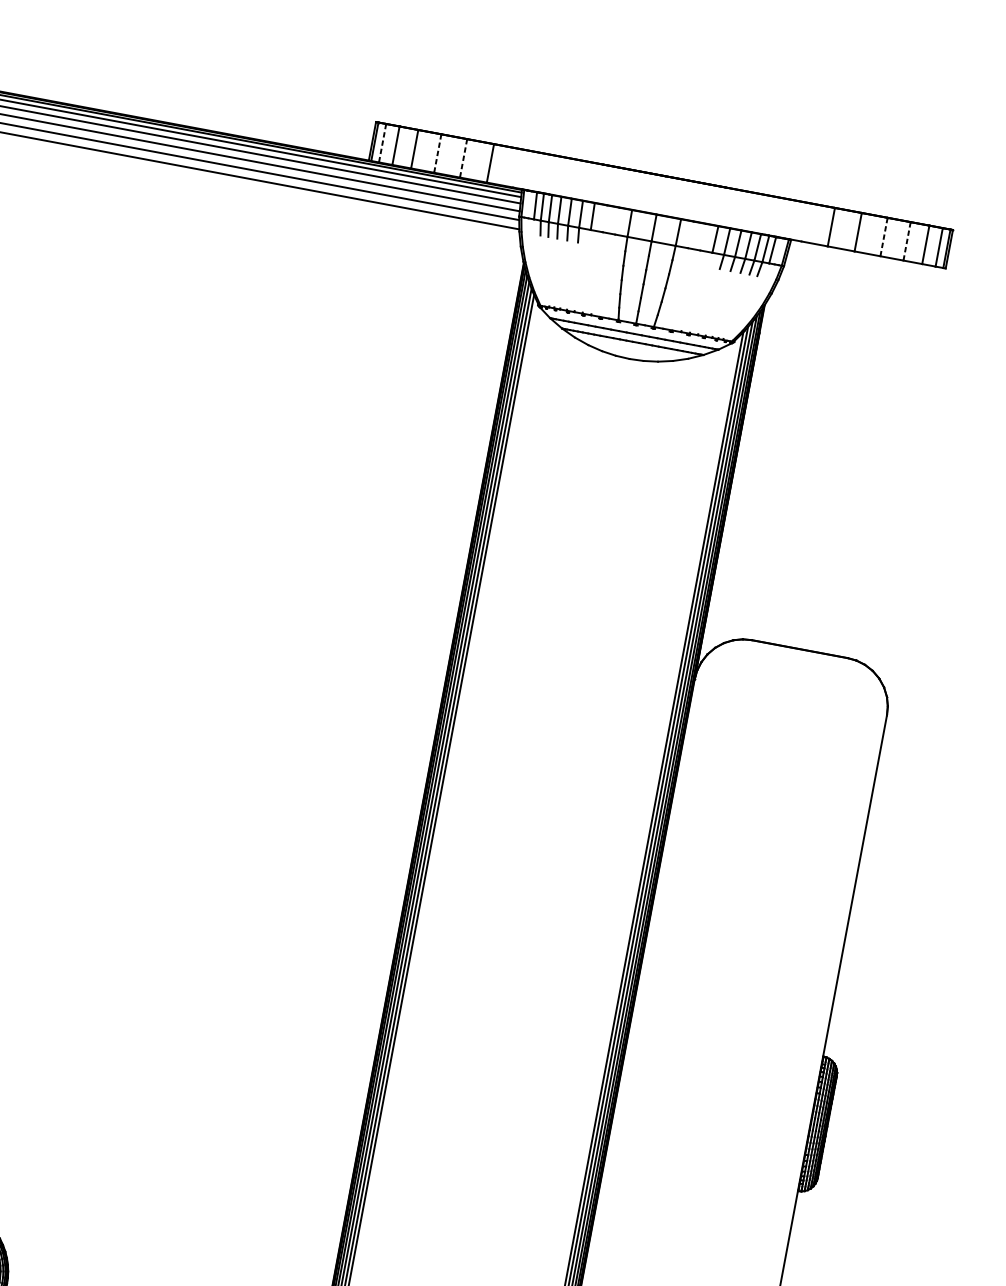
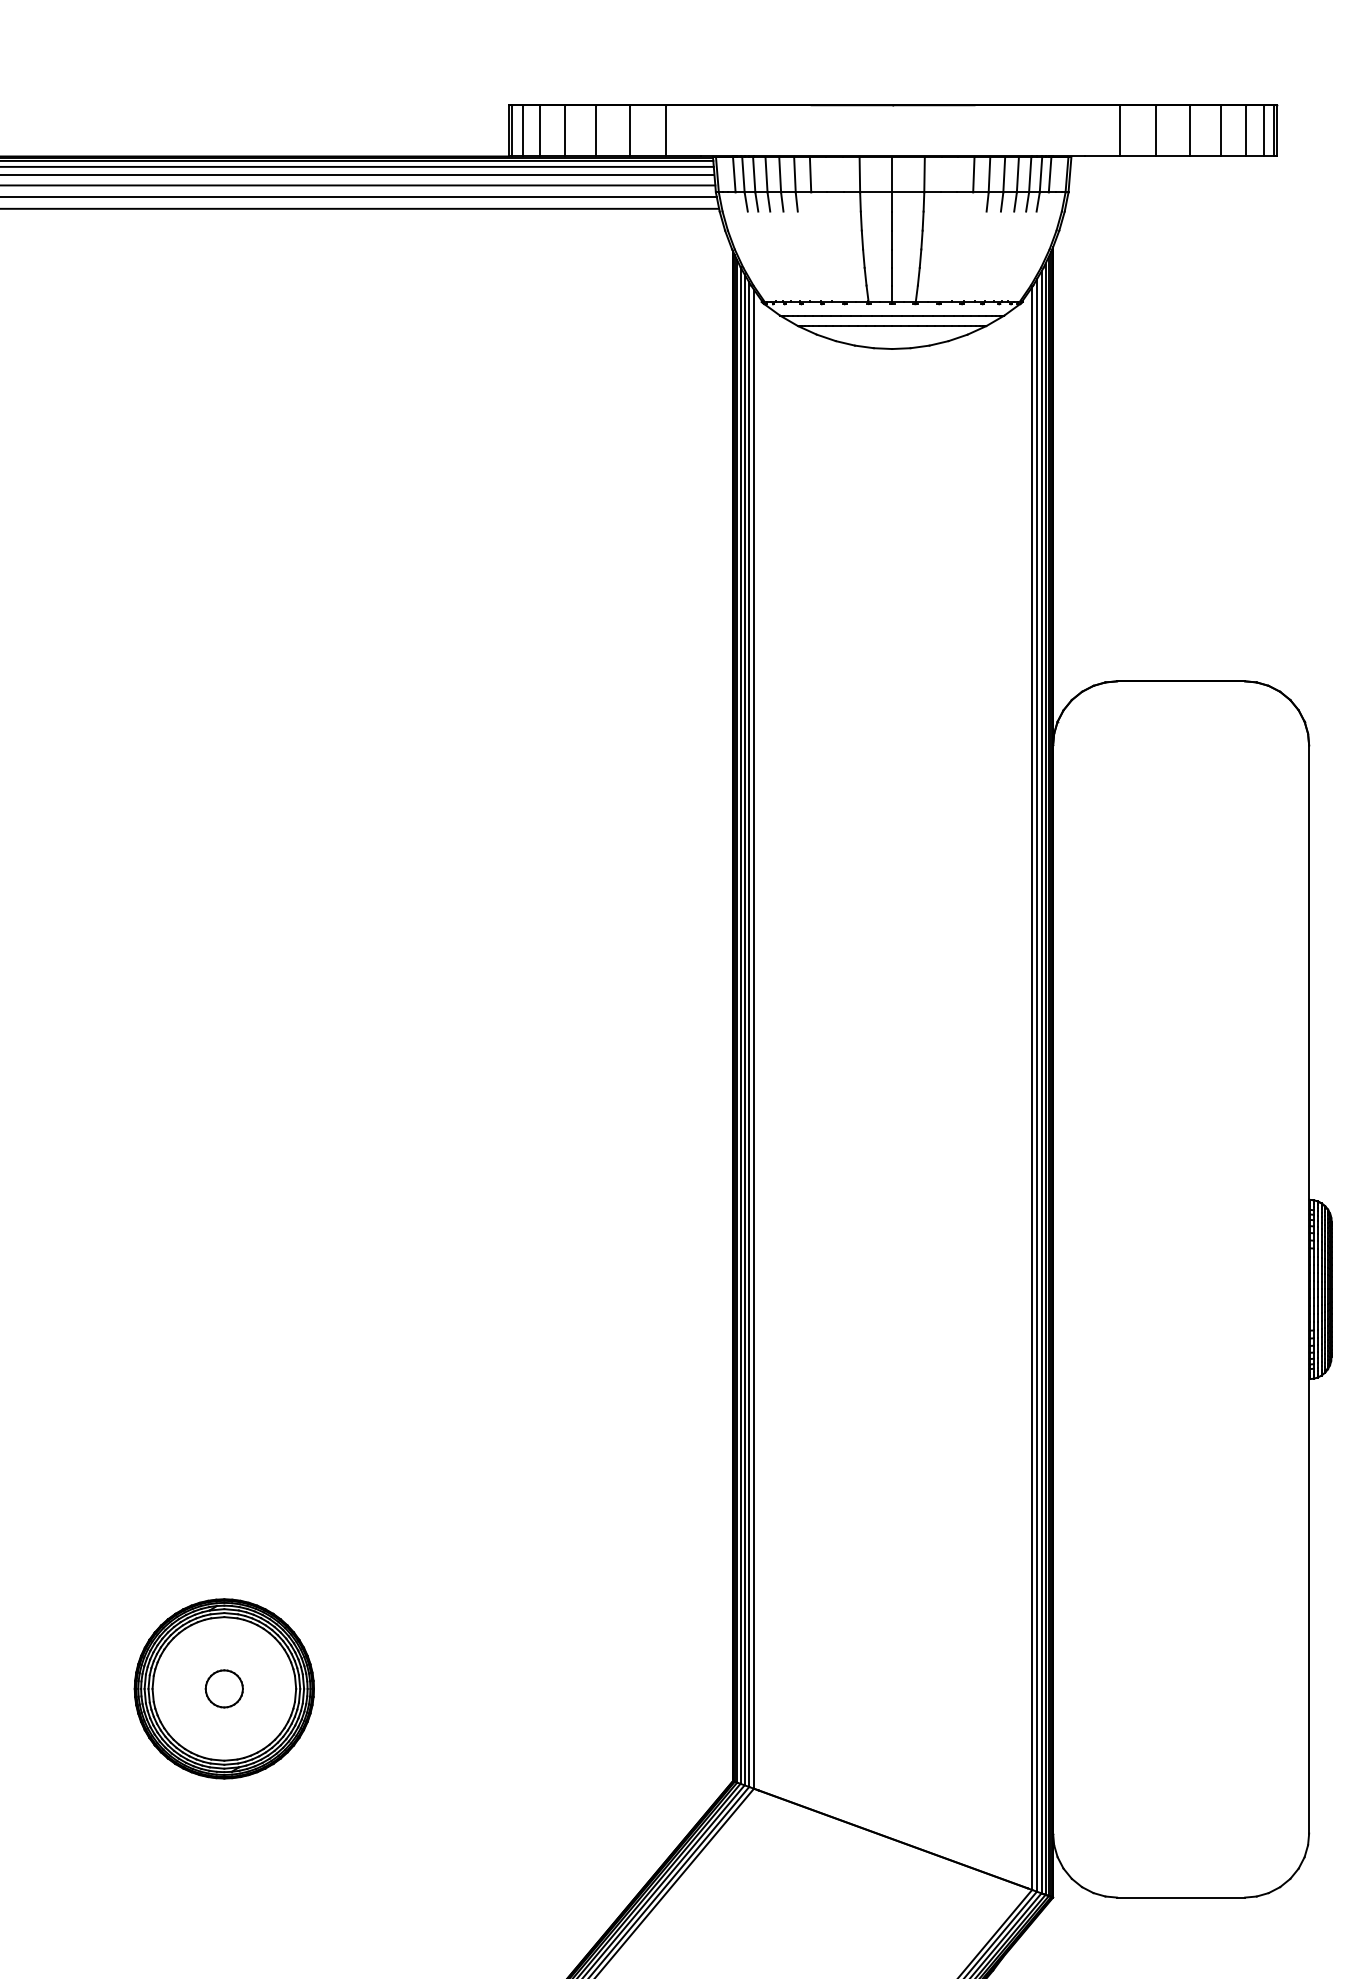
line: (382, 142) -> (522, 130), dashed -> solid
line: (437, 153) -> (595, 130), dashed -> solid
line: (463, 158) -> (630, 130), dashed -> solid
line: (884, 236) -> (1190, 130), dashed -> solid
line: (906, 241) -> (1220, 130), dashed -> solid

